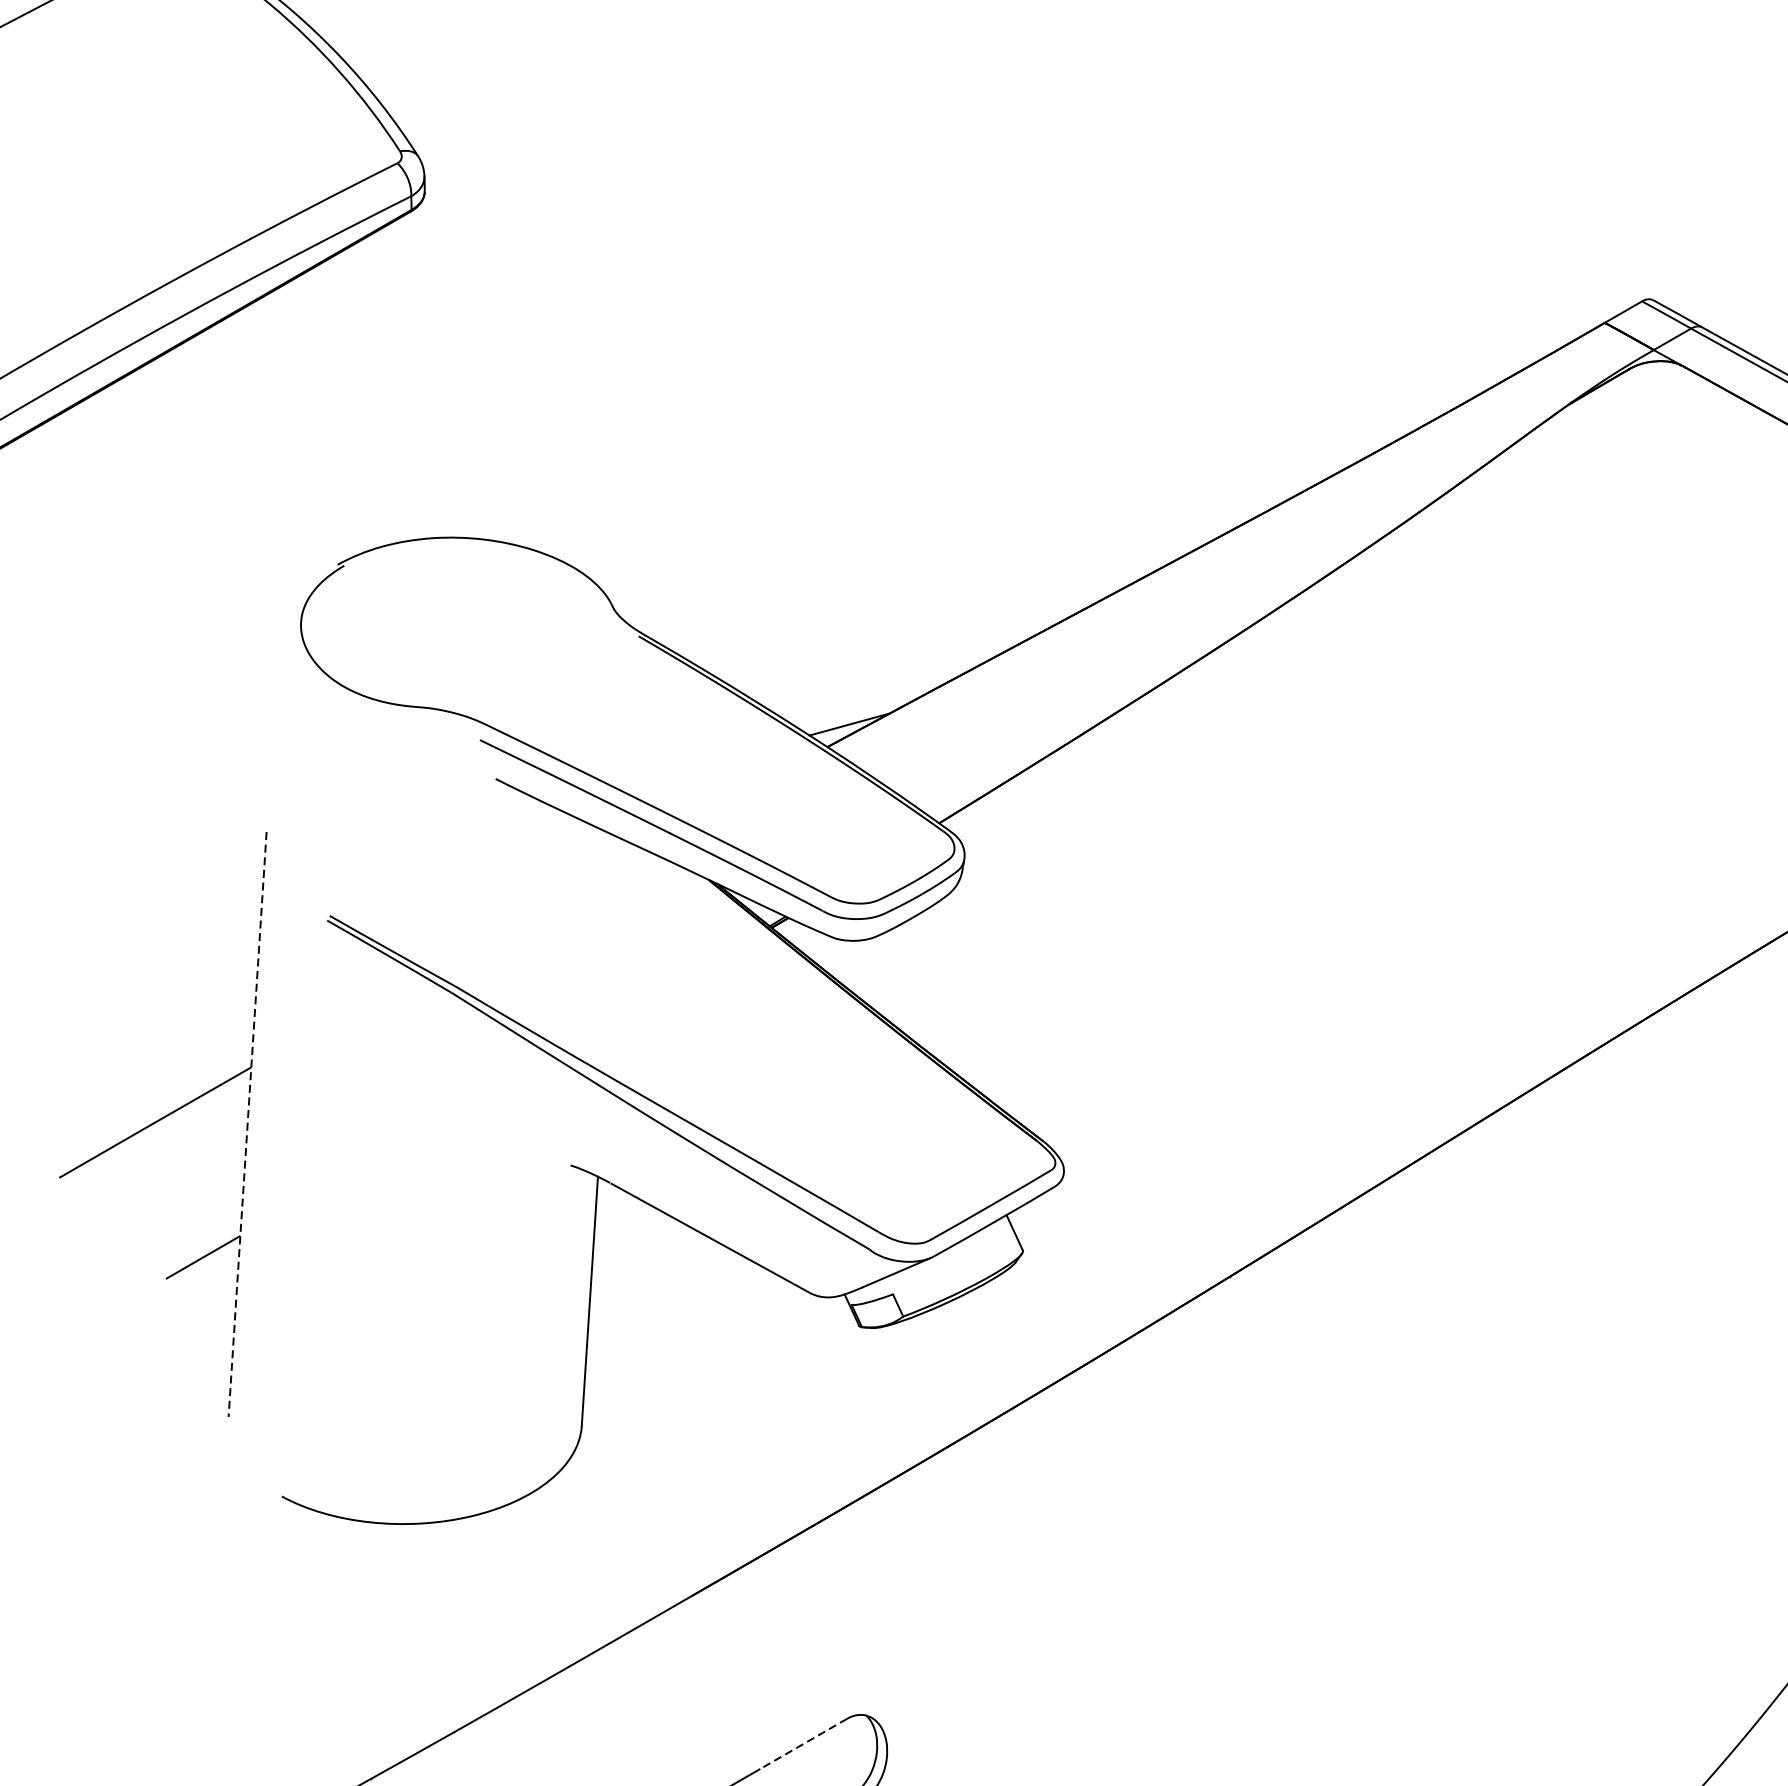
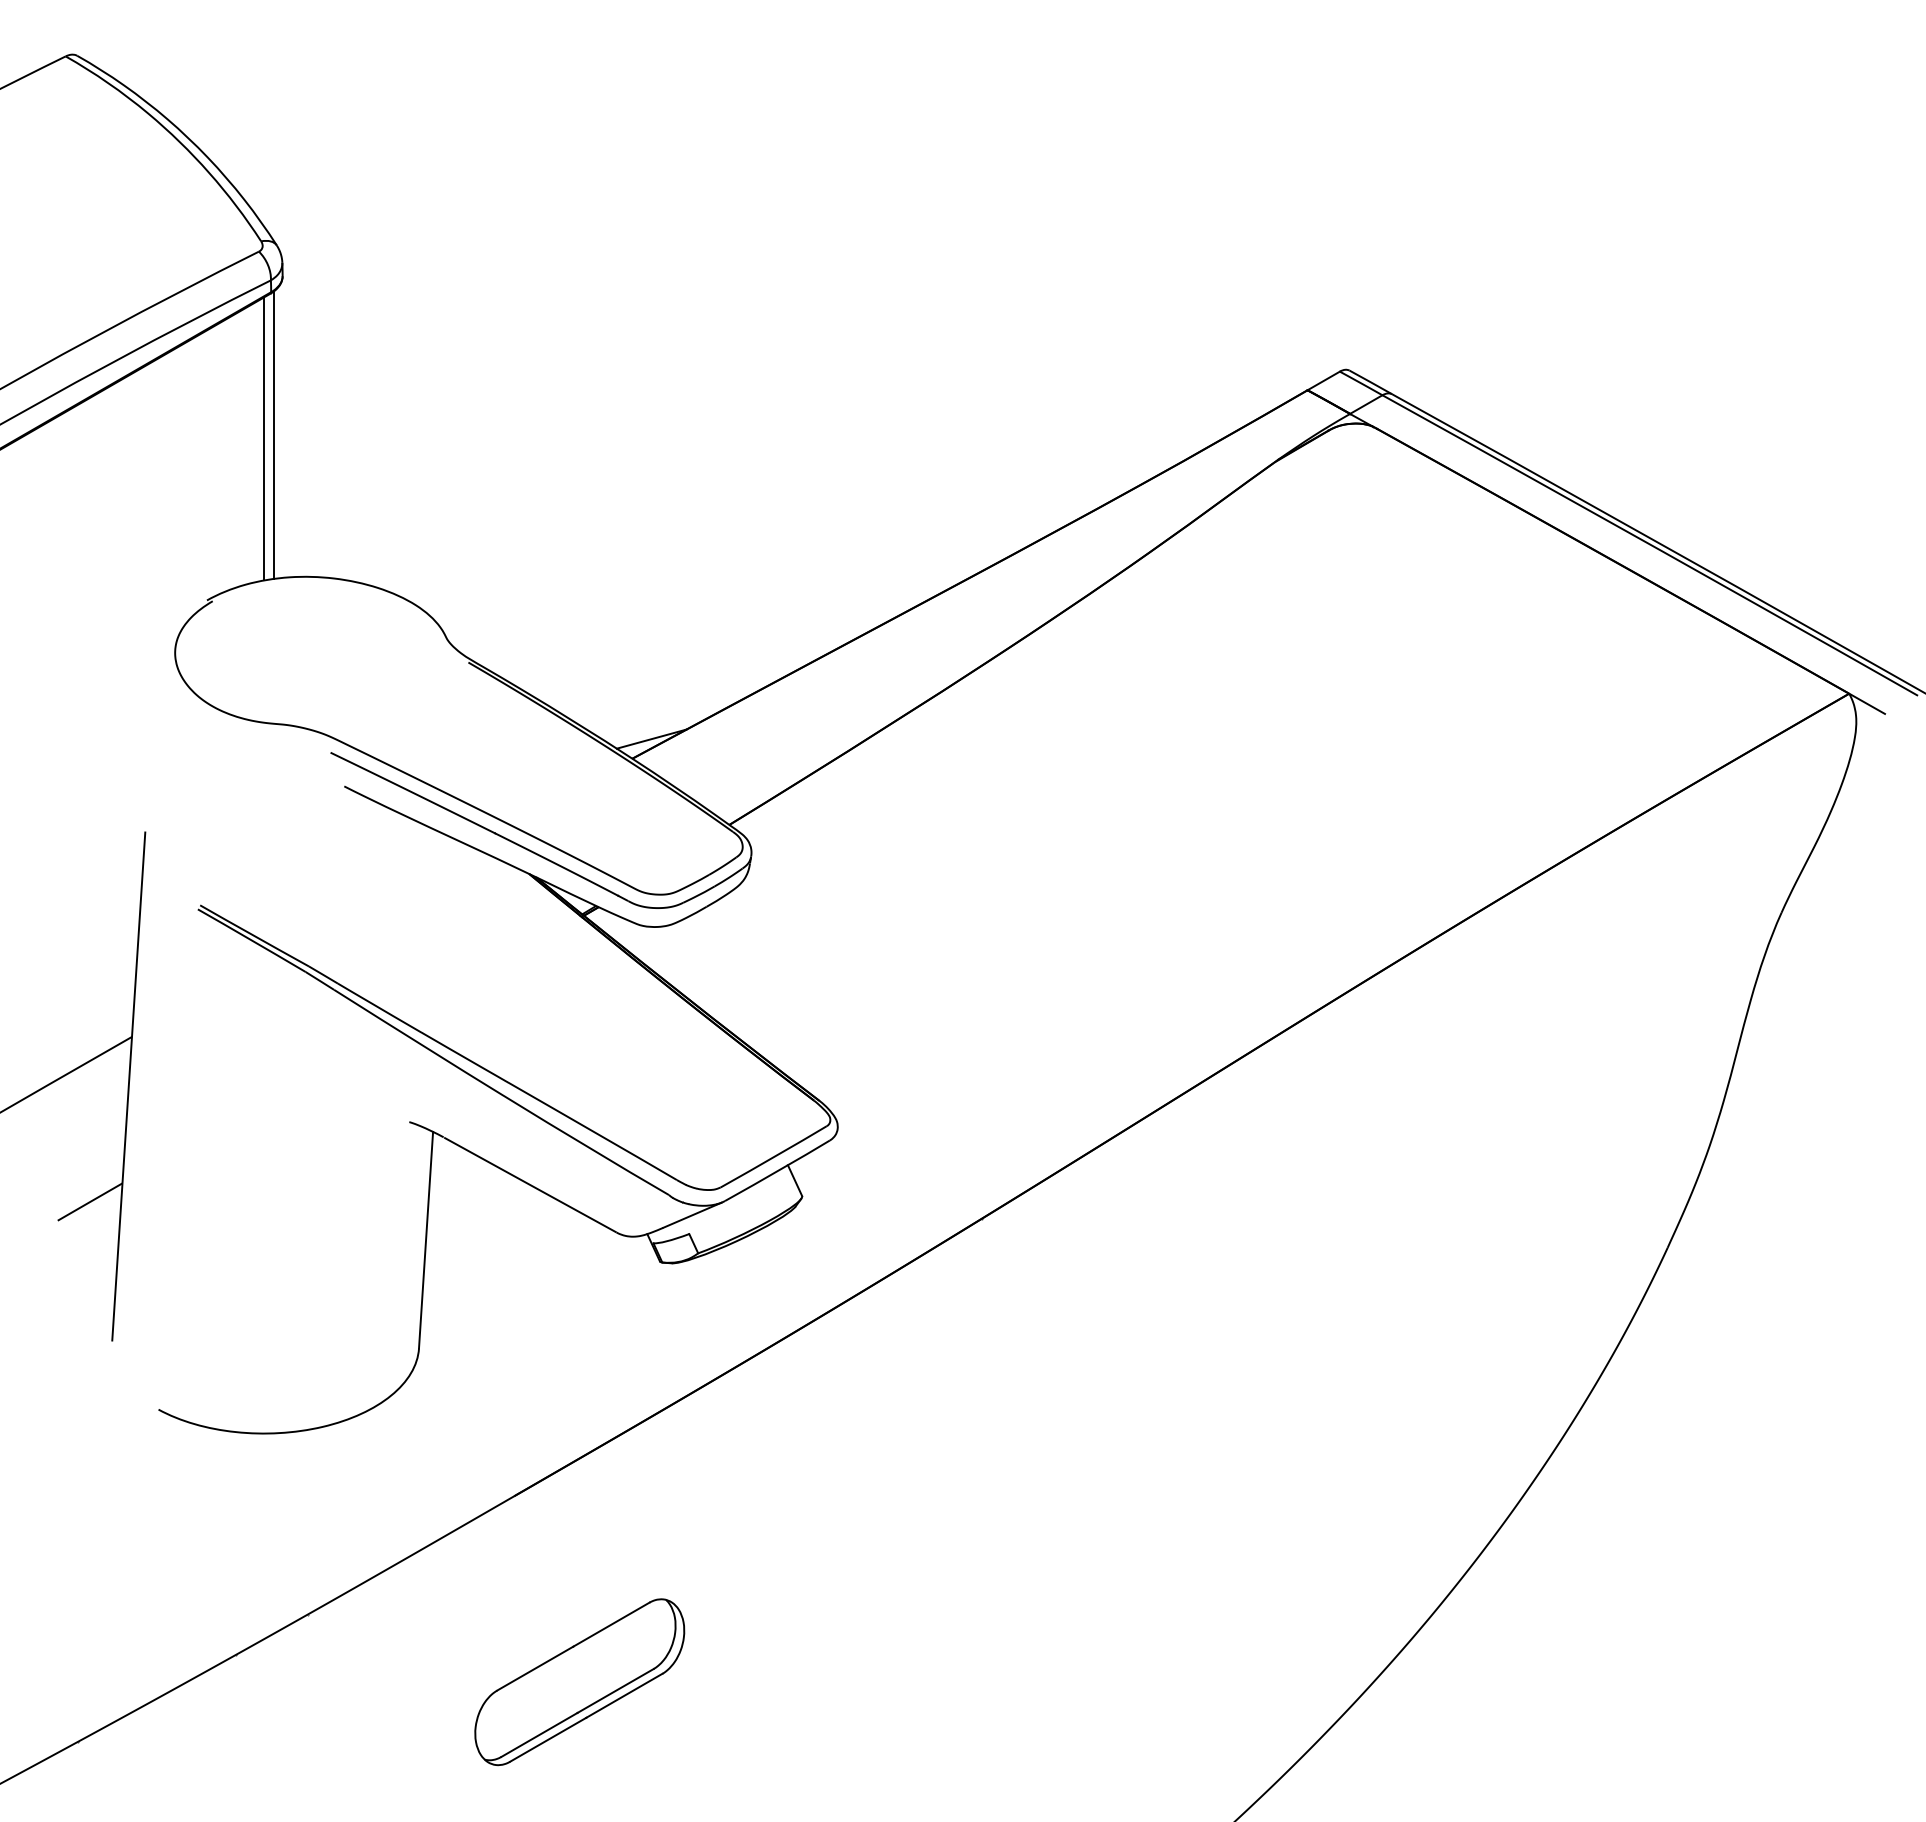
line: (414, 373) -> (273, 434), added
line: (403, 378) -> (264, 438), added
line: (247, 1124) -> (128, 1086), dashed -> solid
line: (803, 1743) -> (611, 1624), dashed -> solid

